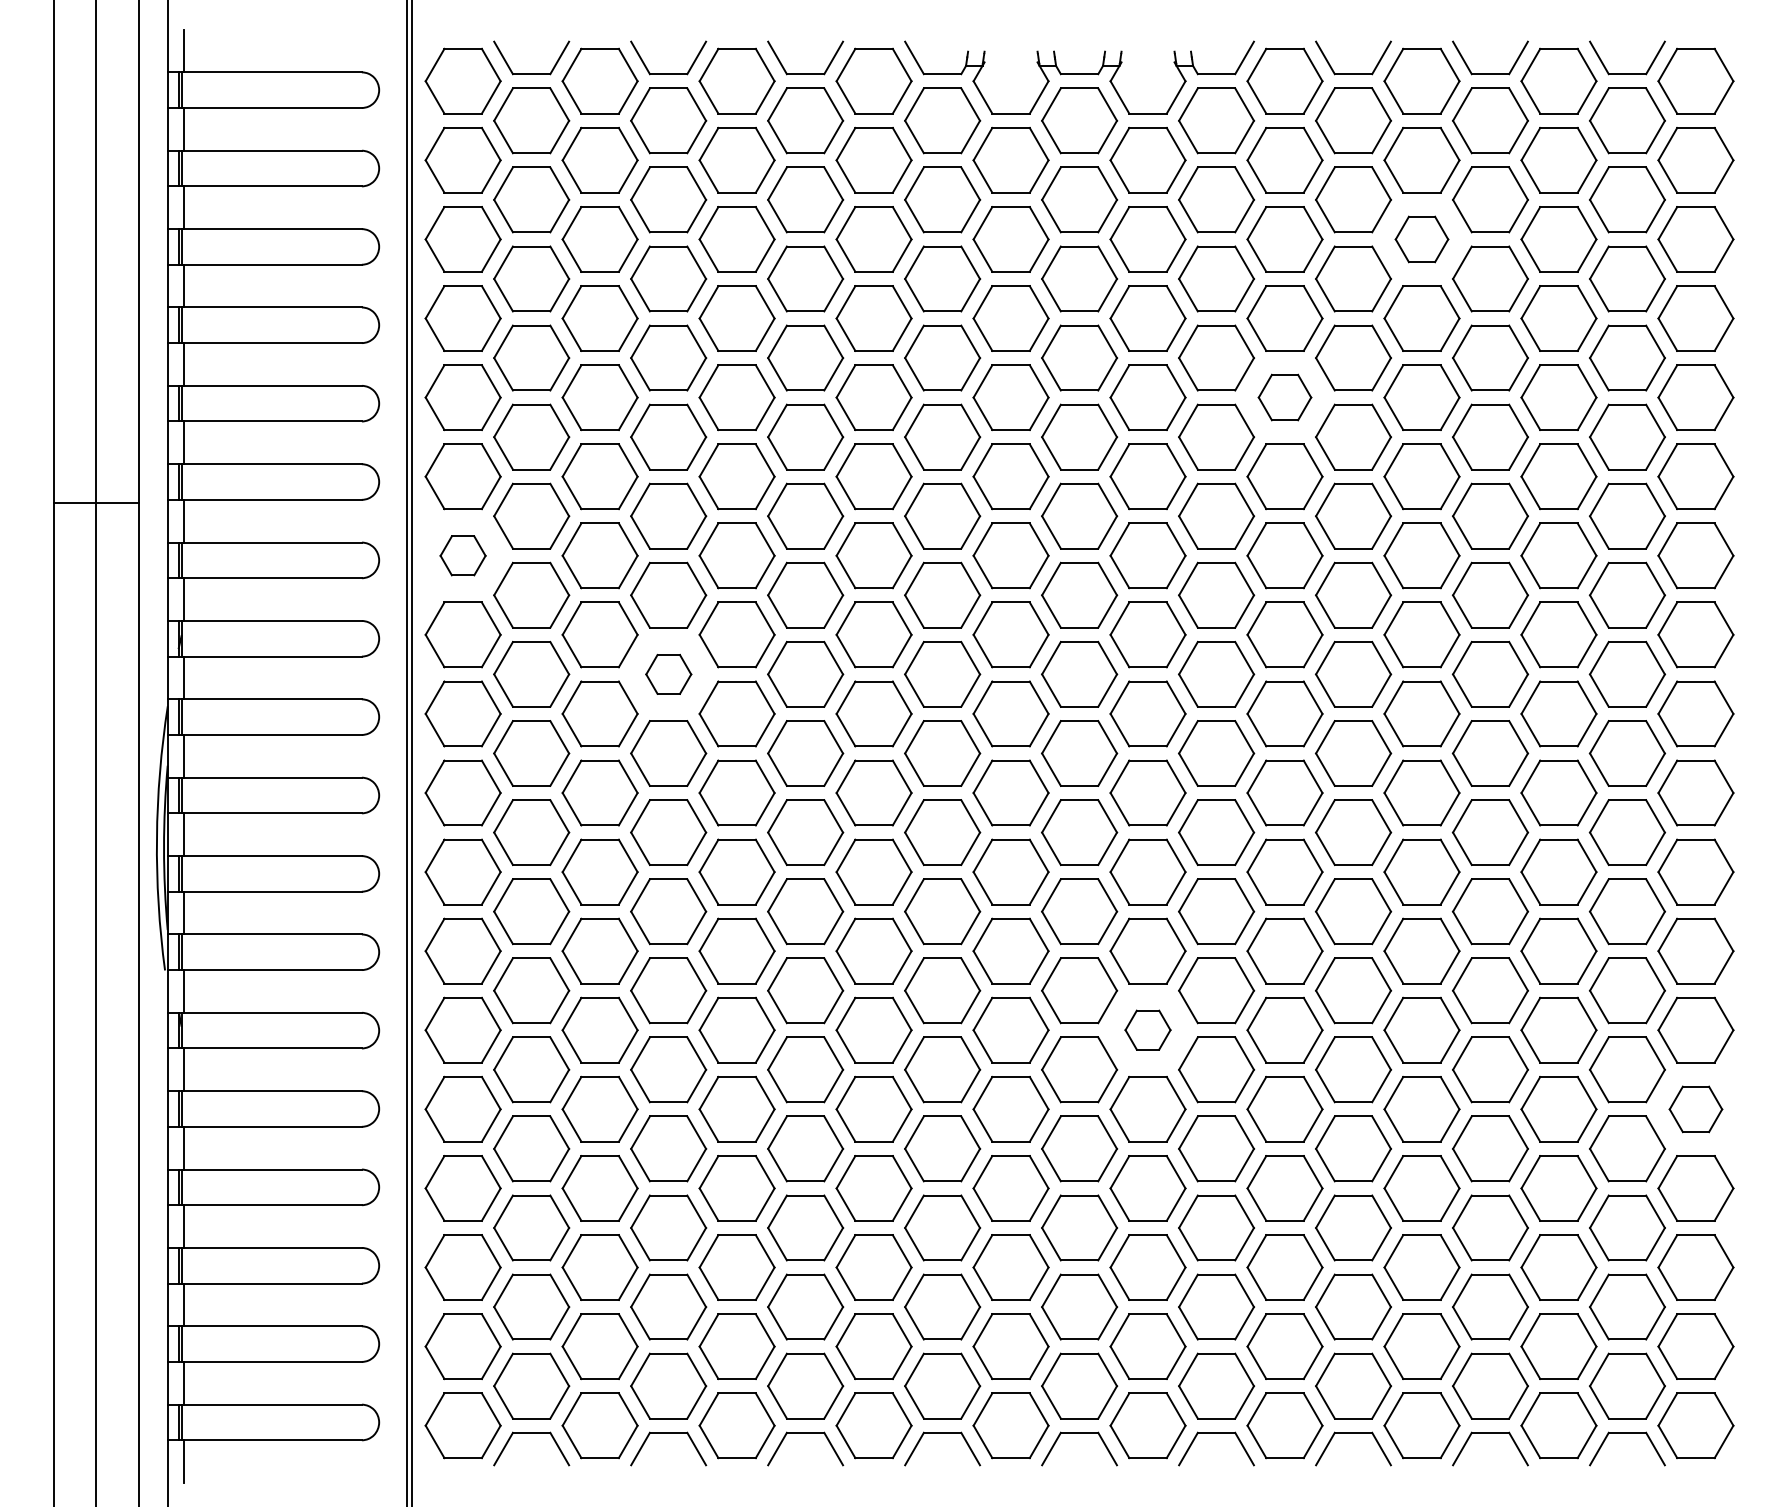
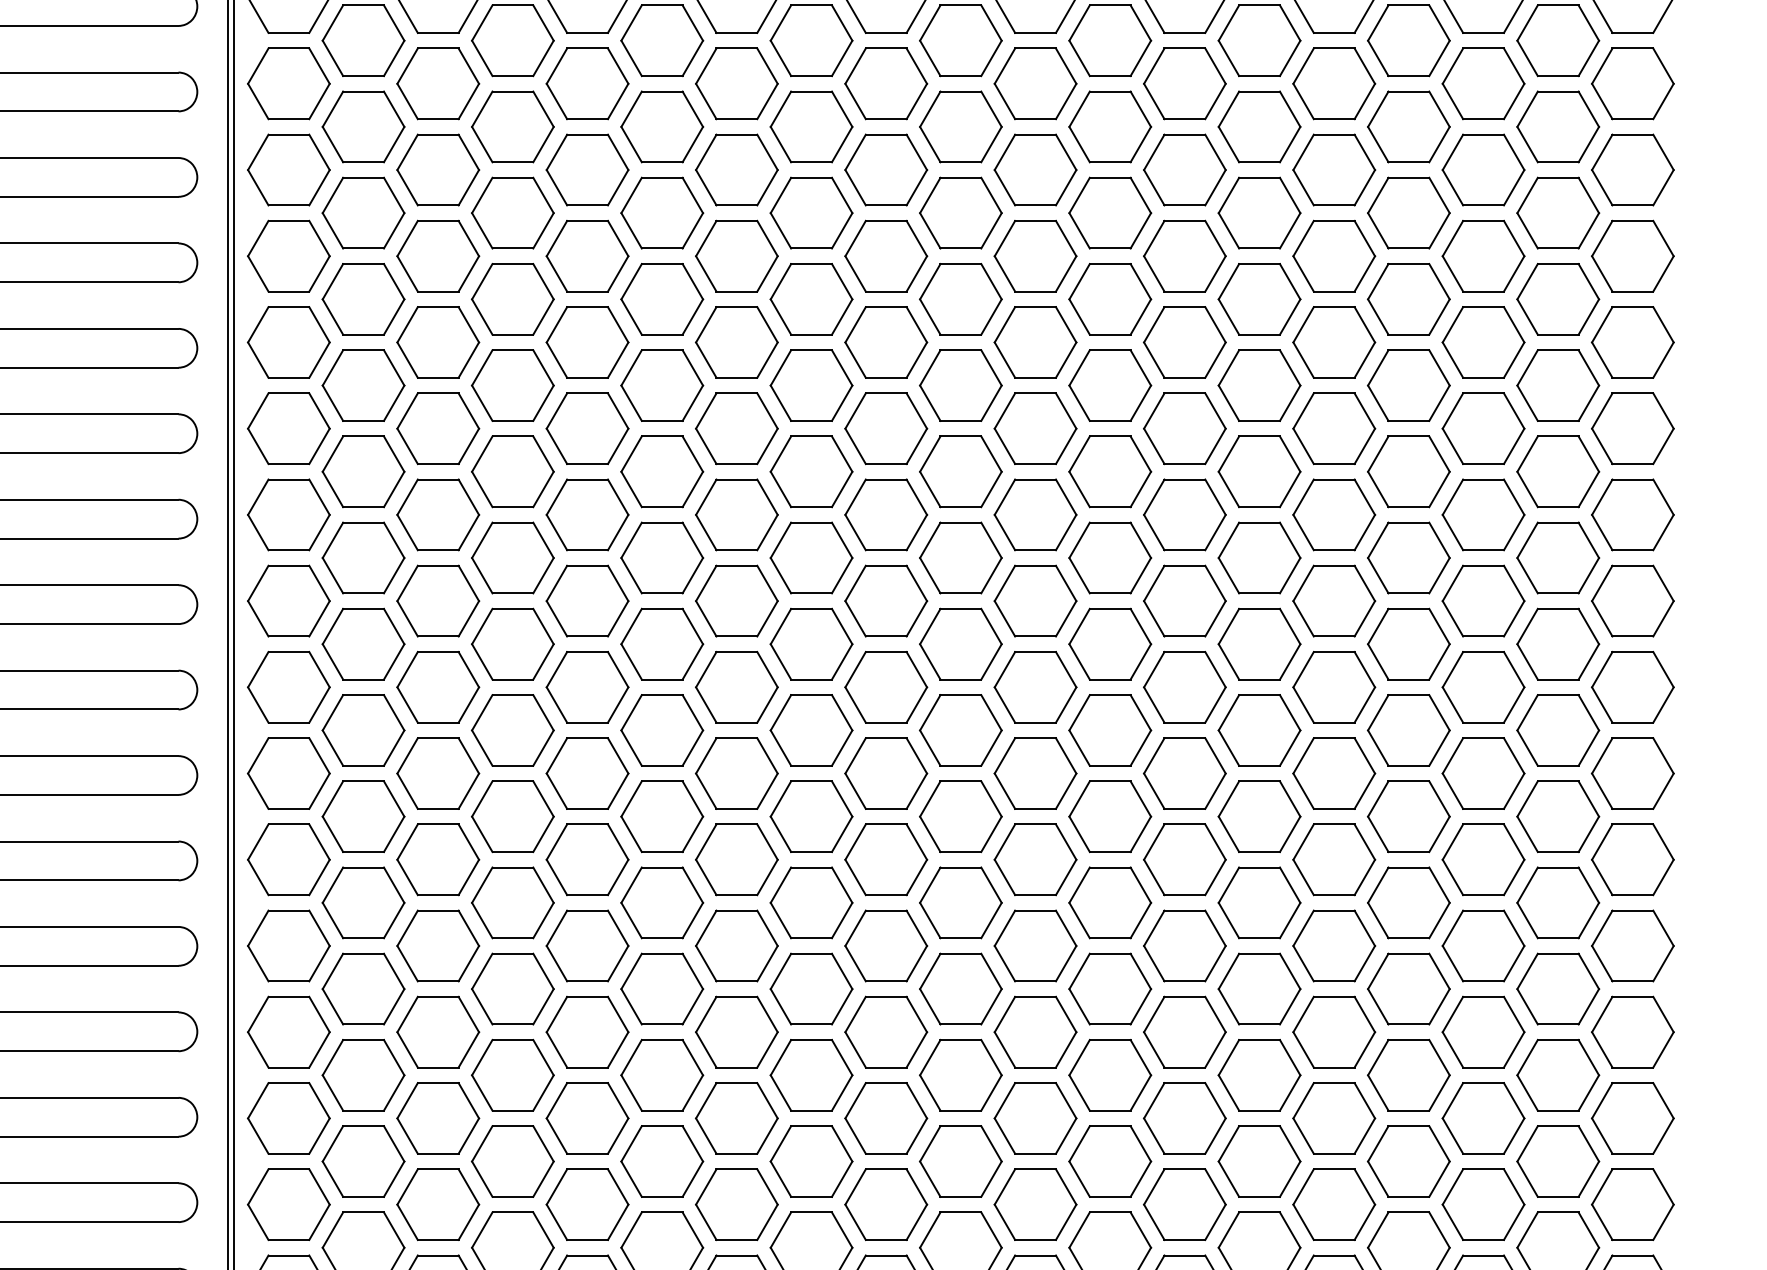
part: (1421, 239) -> (1333, 83), size x1.43
part: (1284, 397) -> (1184, 256), size x1.43
part: (462, 555) -> (288, 428), size x1.67
part: (668, 674) -> (512, 558), size x1.67
part: (1147, 1029) -> (1034, 945), size x1.67
part: (1695, 1109) -> (1632, 1032), size x1.43

